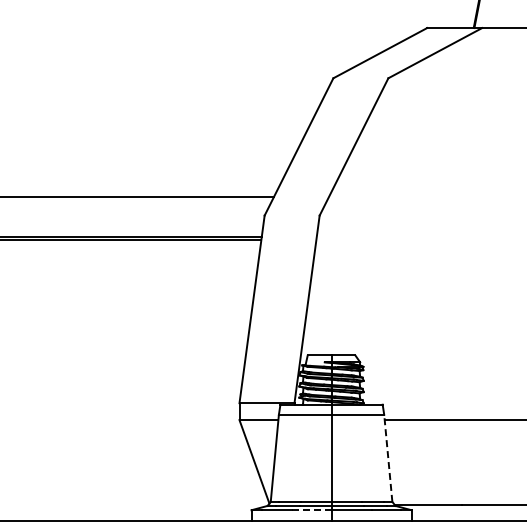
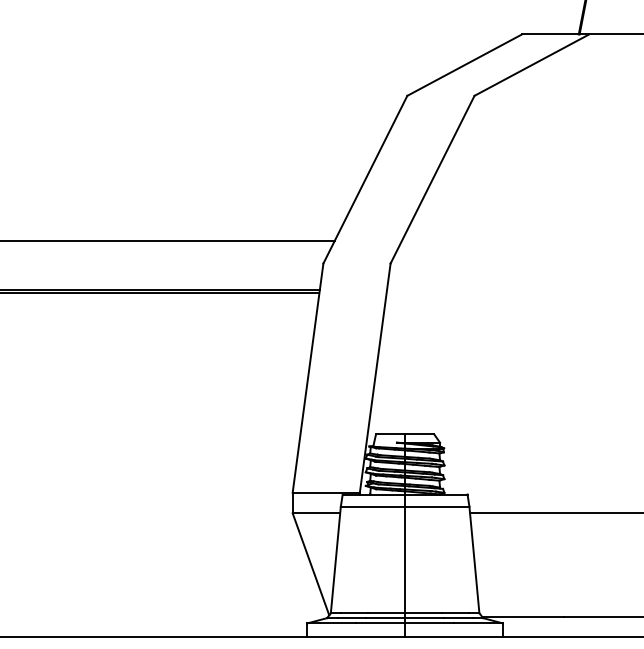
line: (388, 458) -> (474, 560), dashed -> solid
line: (311, 510) -> (380, 623), dashed -> solid

